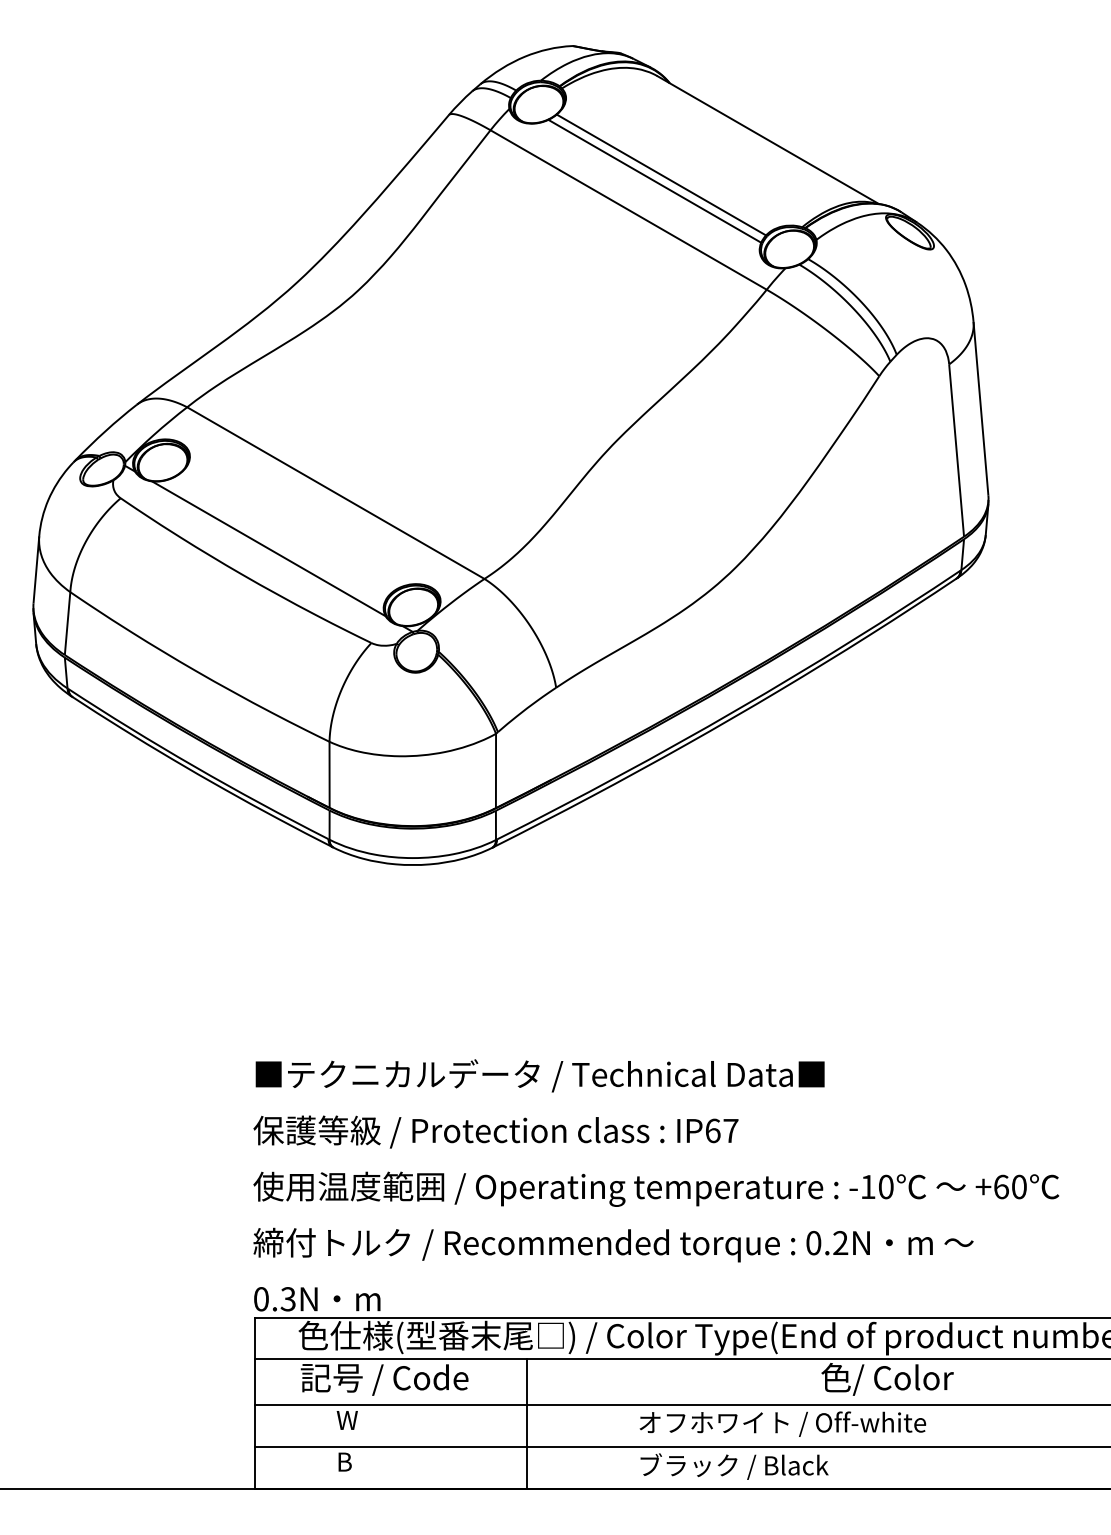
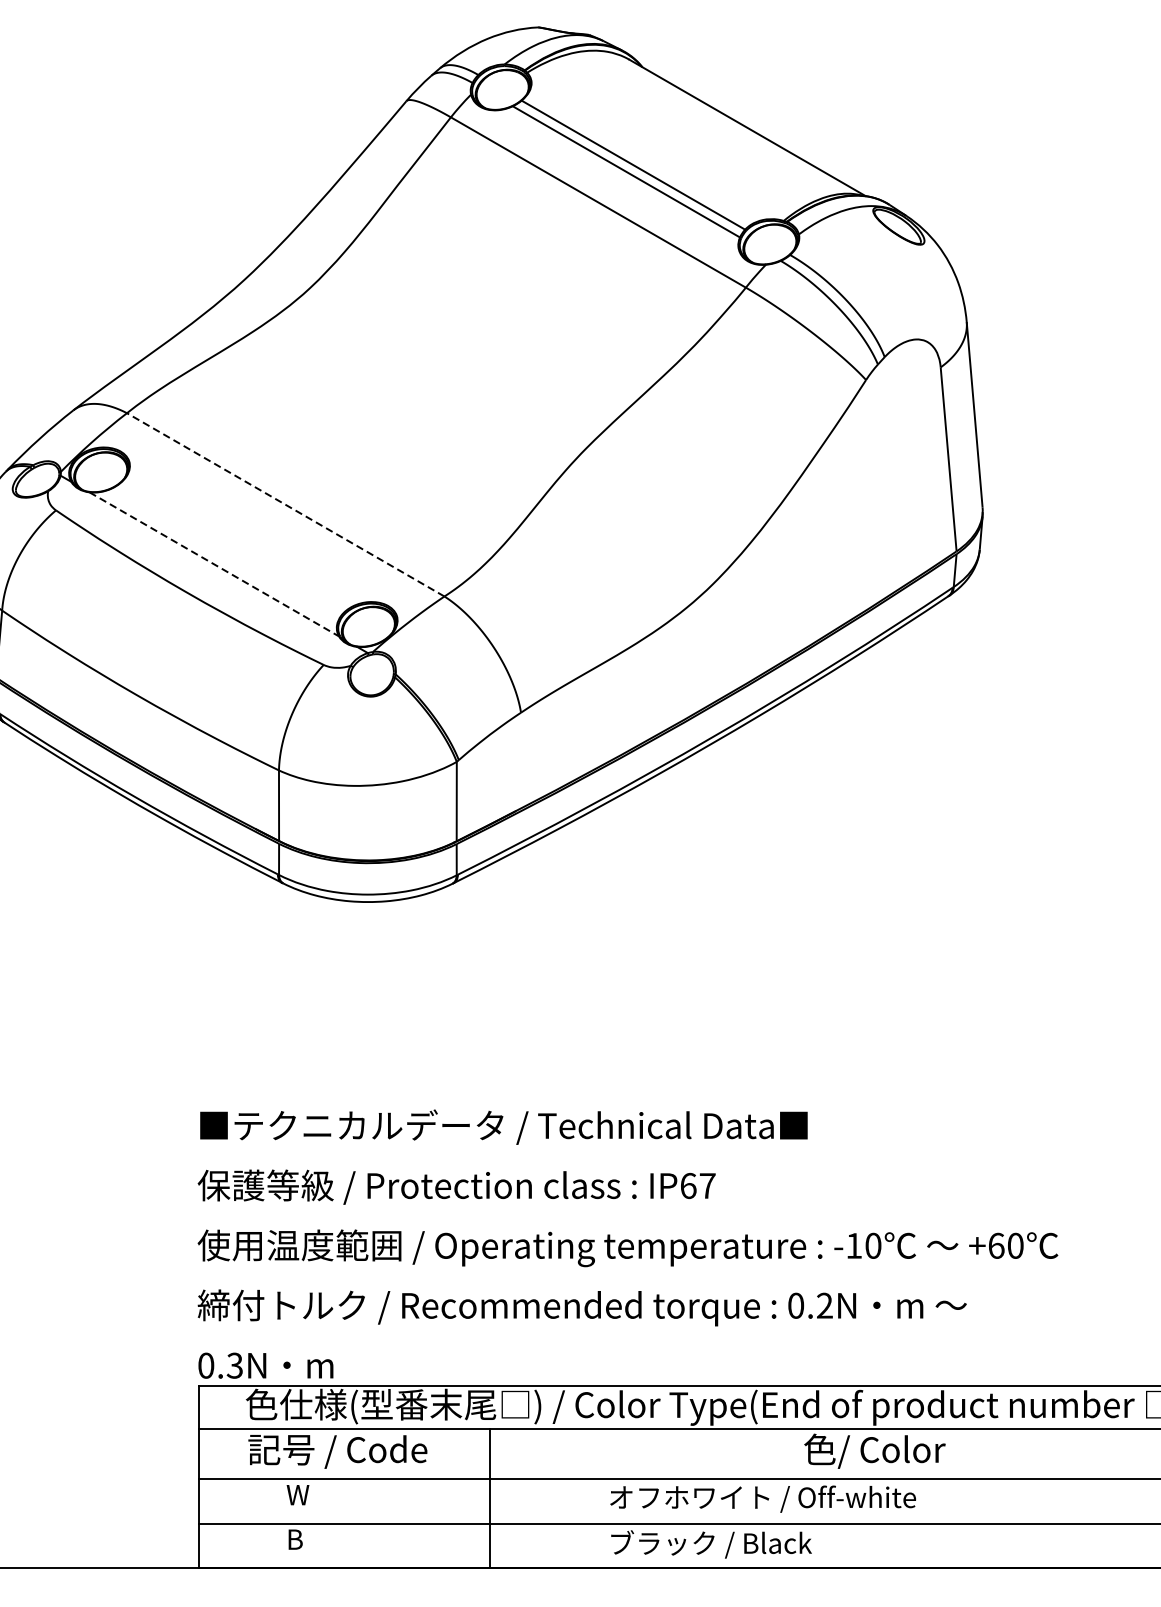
line: (335, 493) -> (285, 505), solid -> dashed
line: (268, 548) -> (213, 564), solid -> dashed

